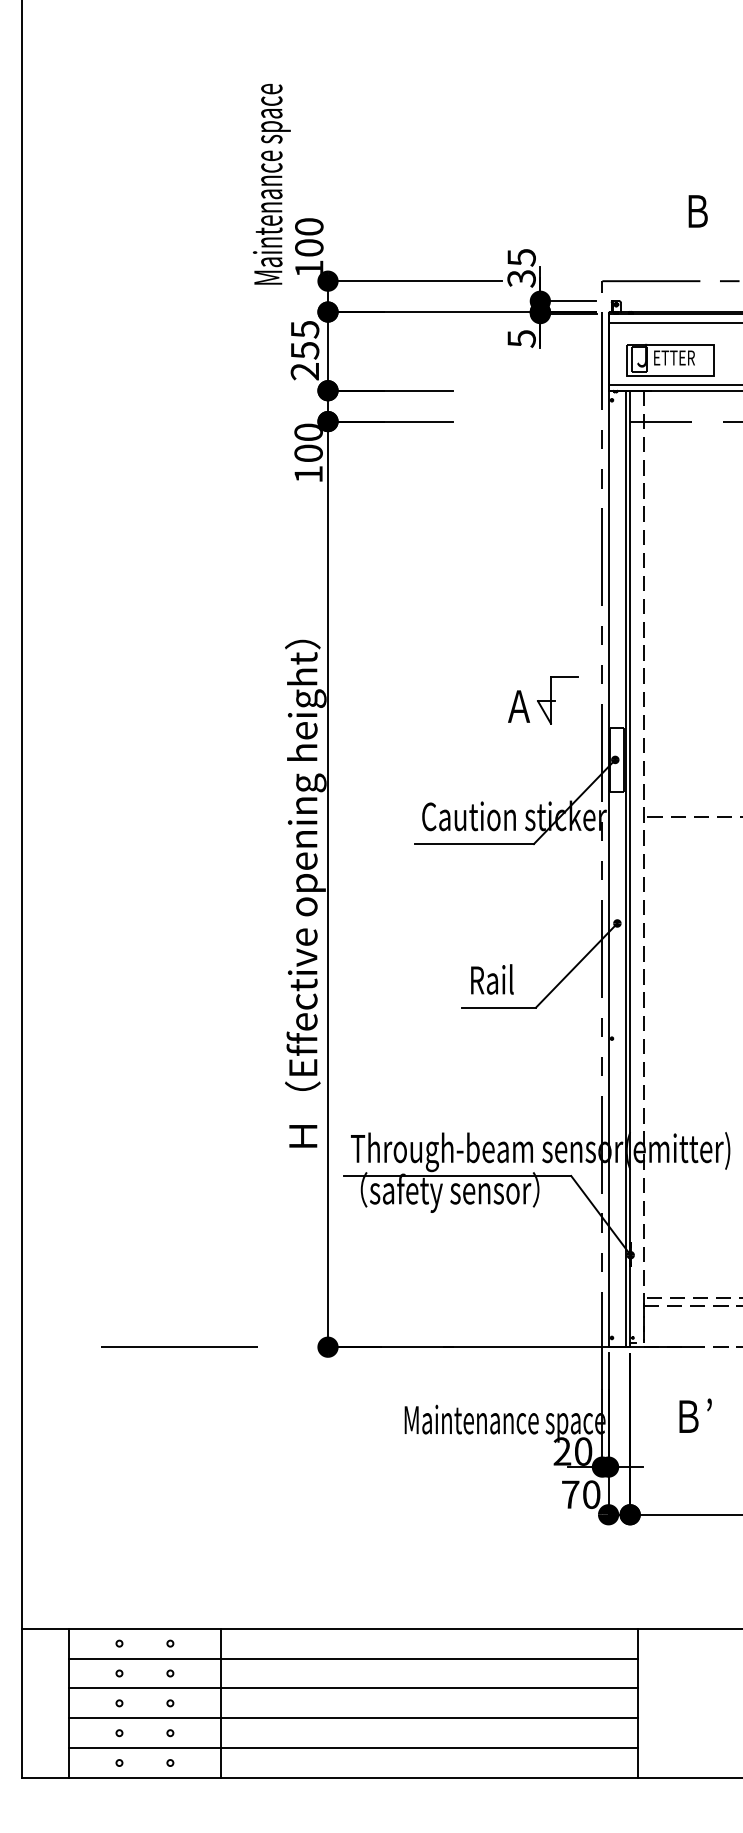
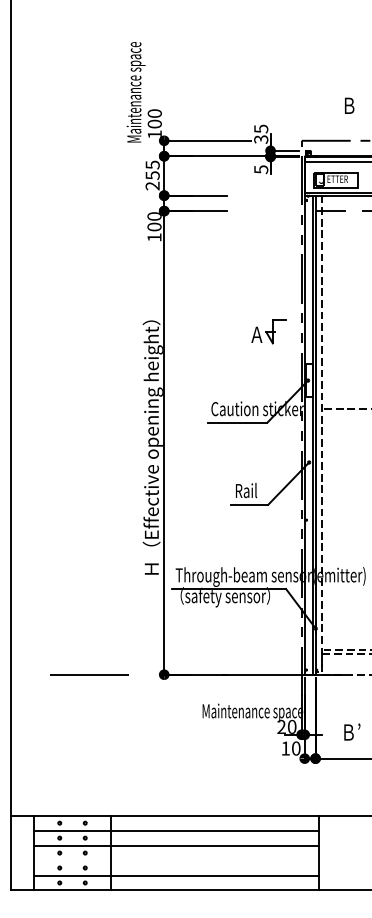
part: (542, 699) -> (268, 331), moved
text: (695, 1414) -> (352, 731), moved
text: (570, 1494) -> (285, 748), 70 -> 10
line: (352, 1718) -> (176, 860), removed

